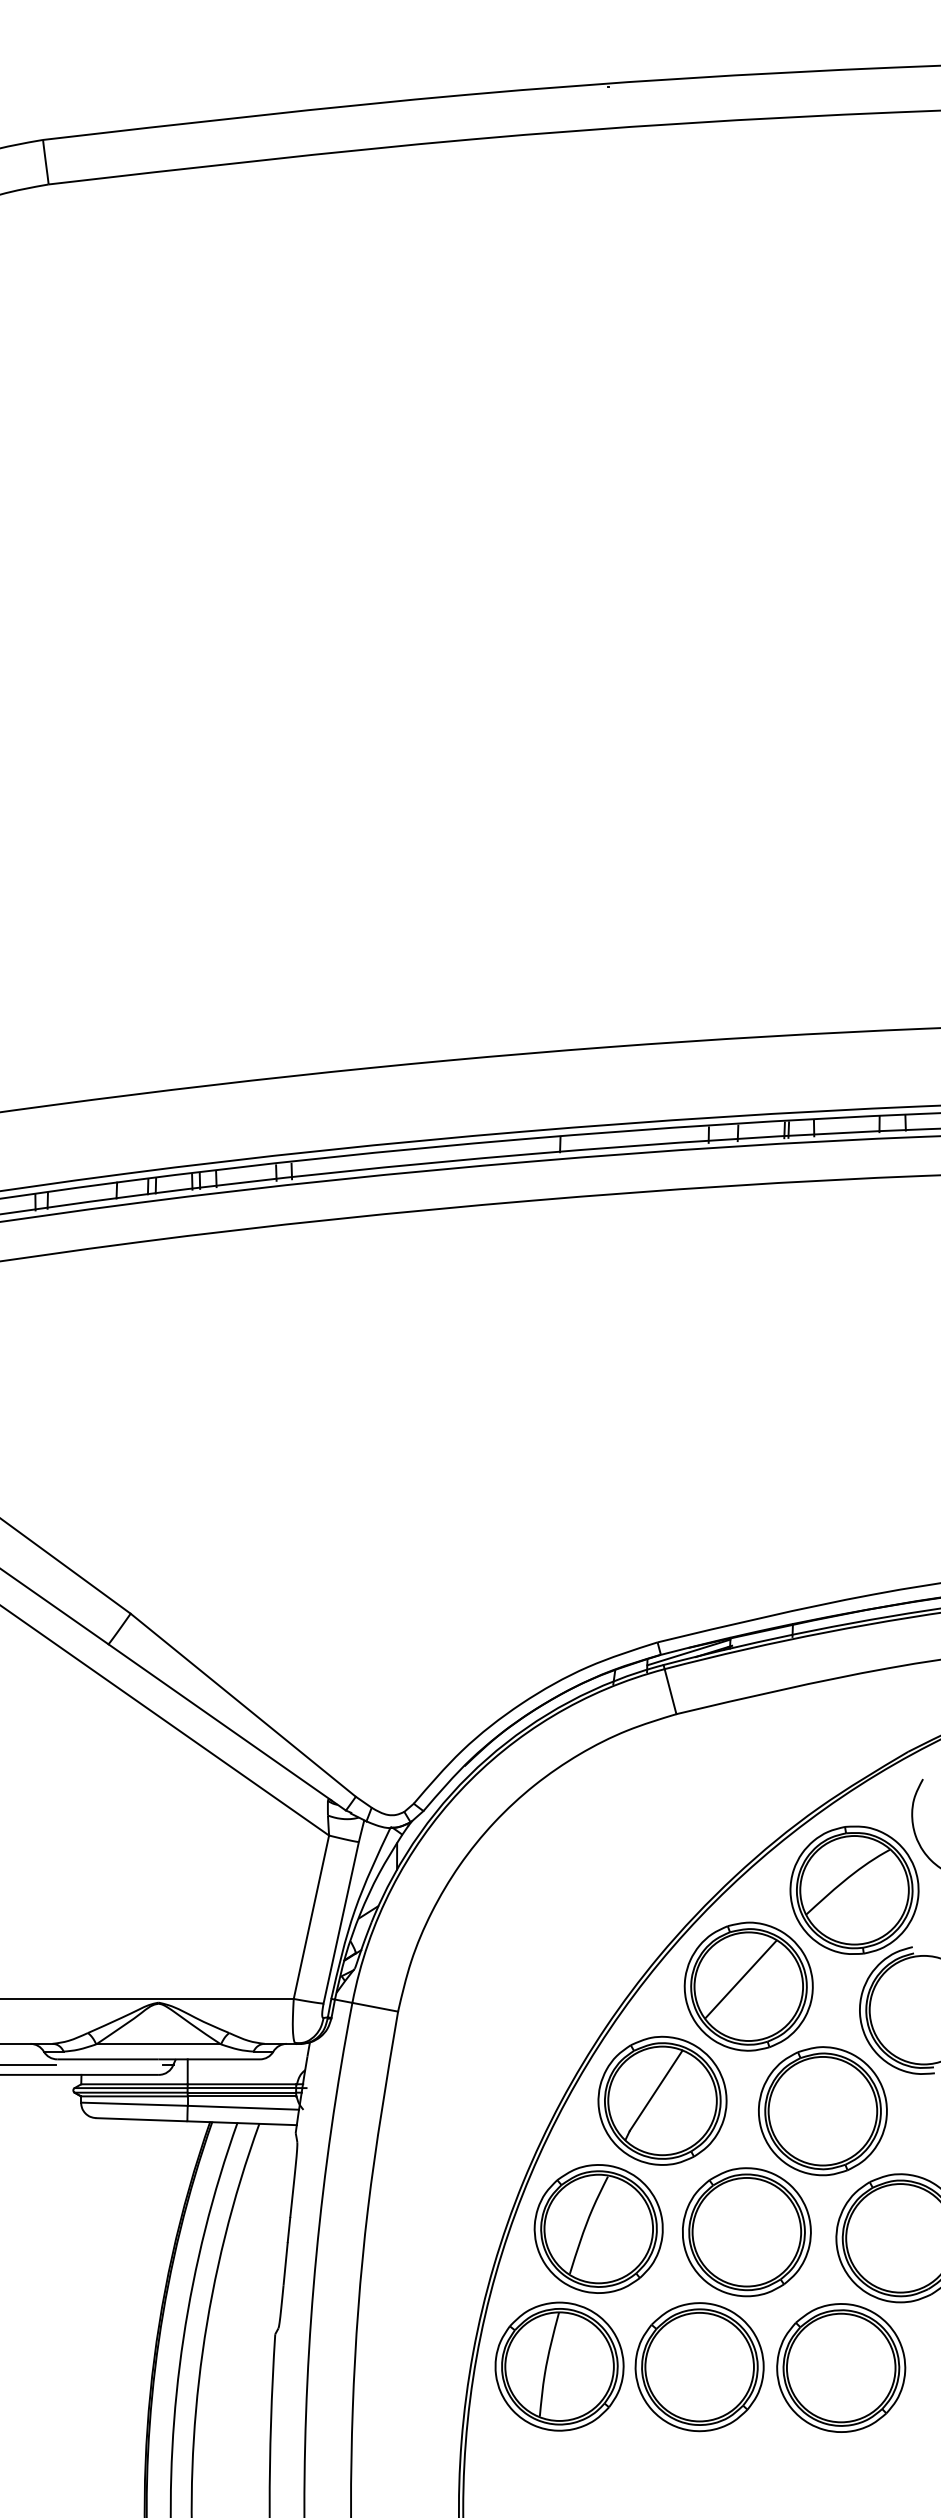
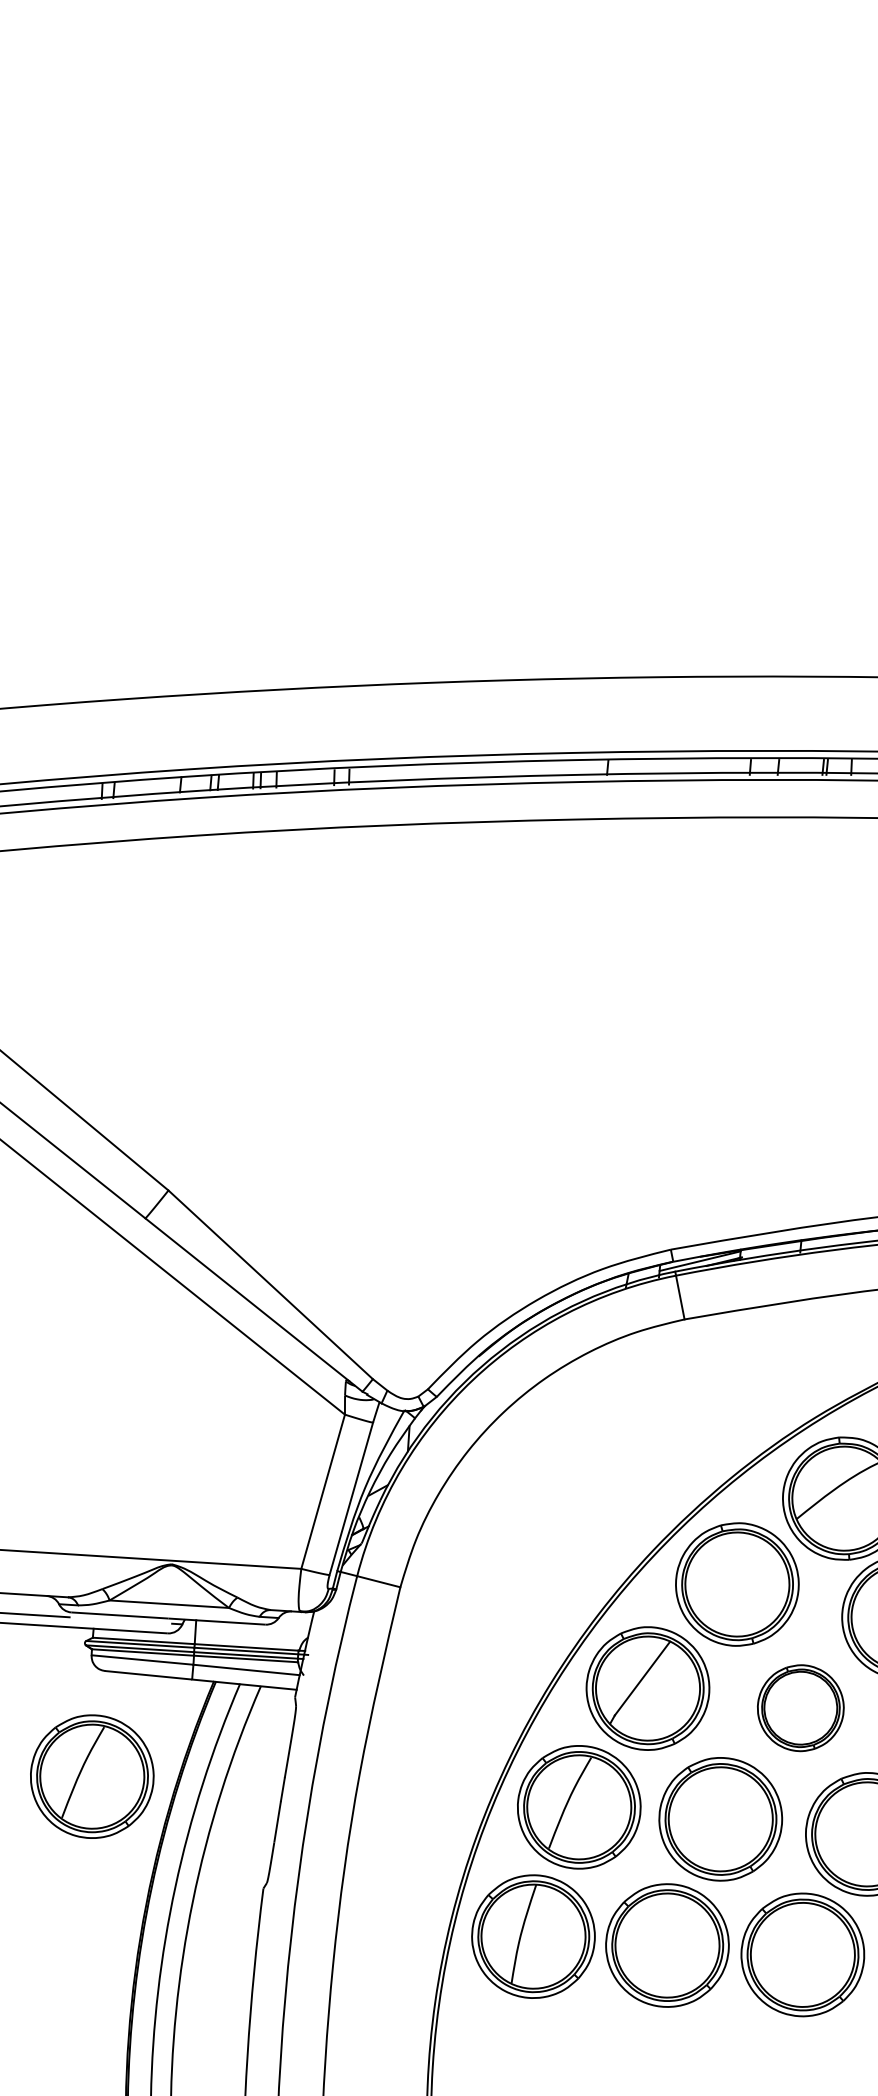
line: (740, 1979) -> (729, 1577), removed
part: (822, 2111) -> (800, 1708), size x0.7
part: (89, 2228) -> (92, 1776), added

